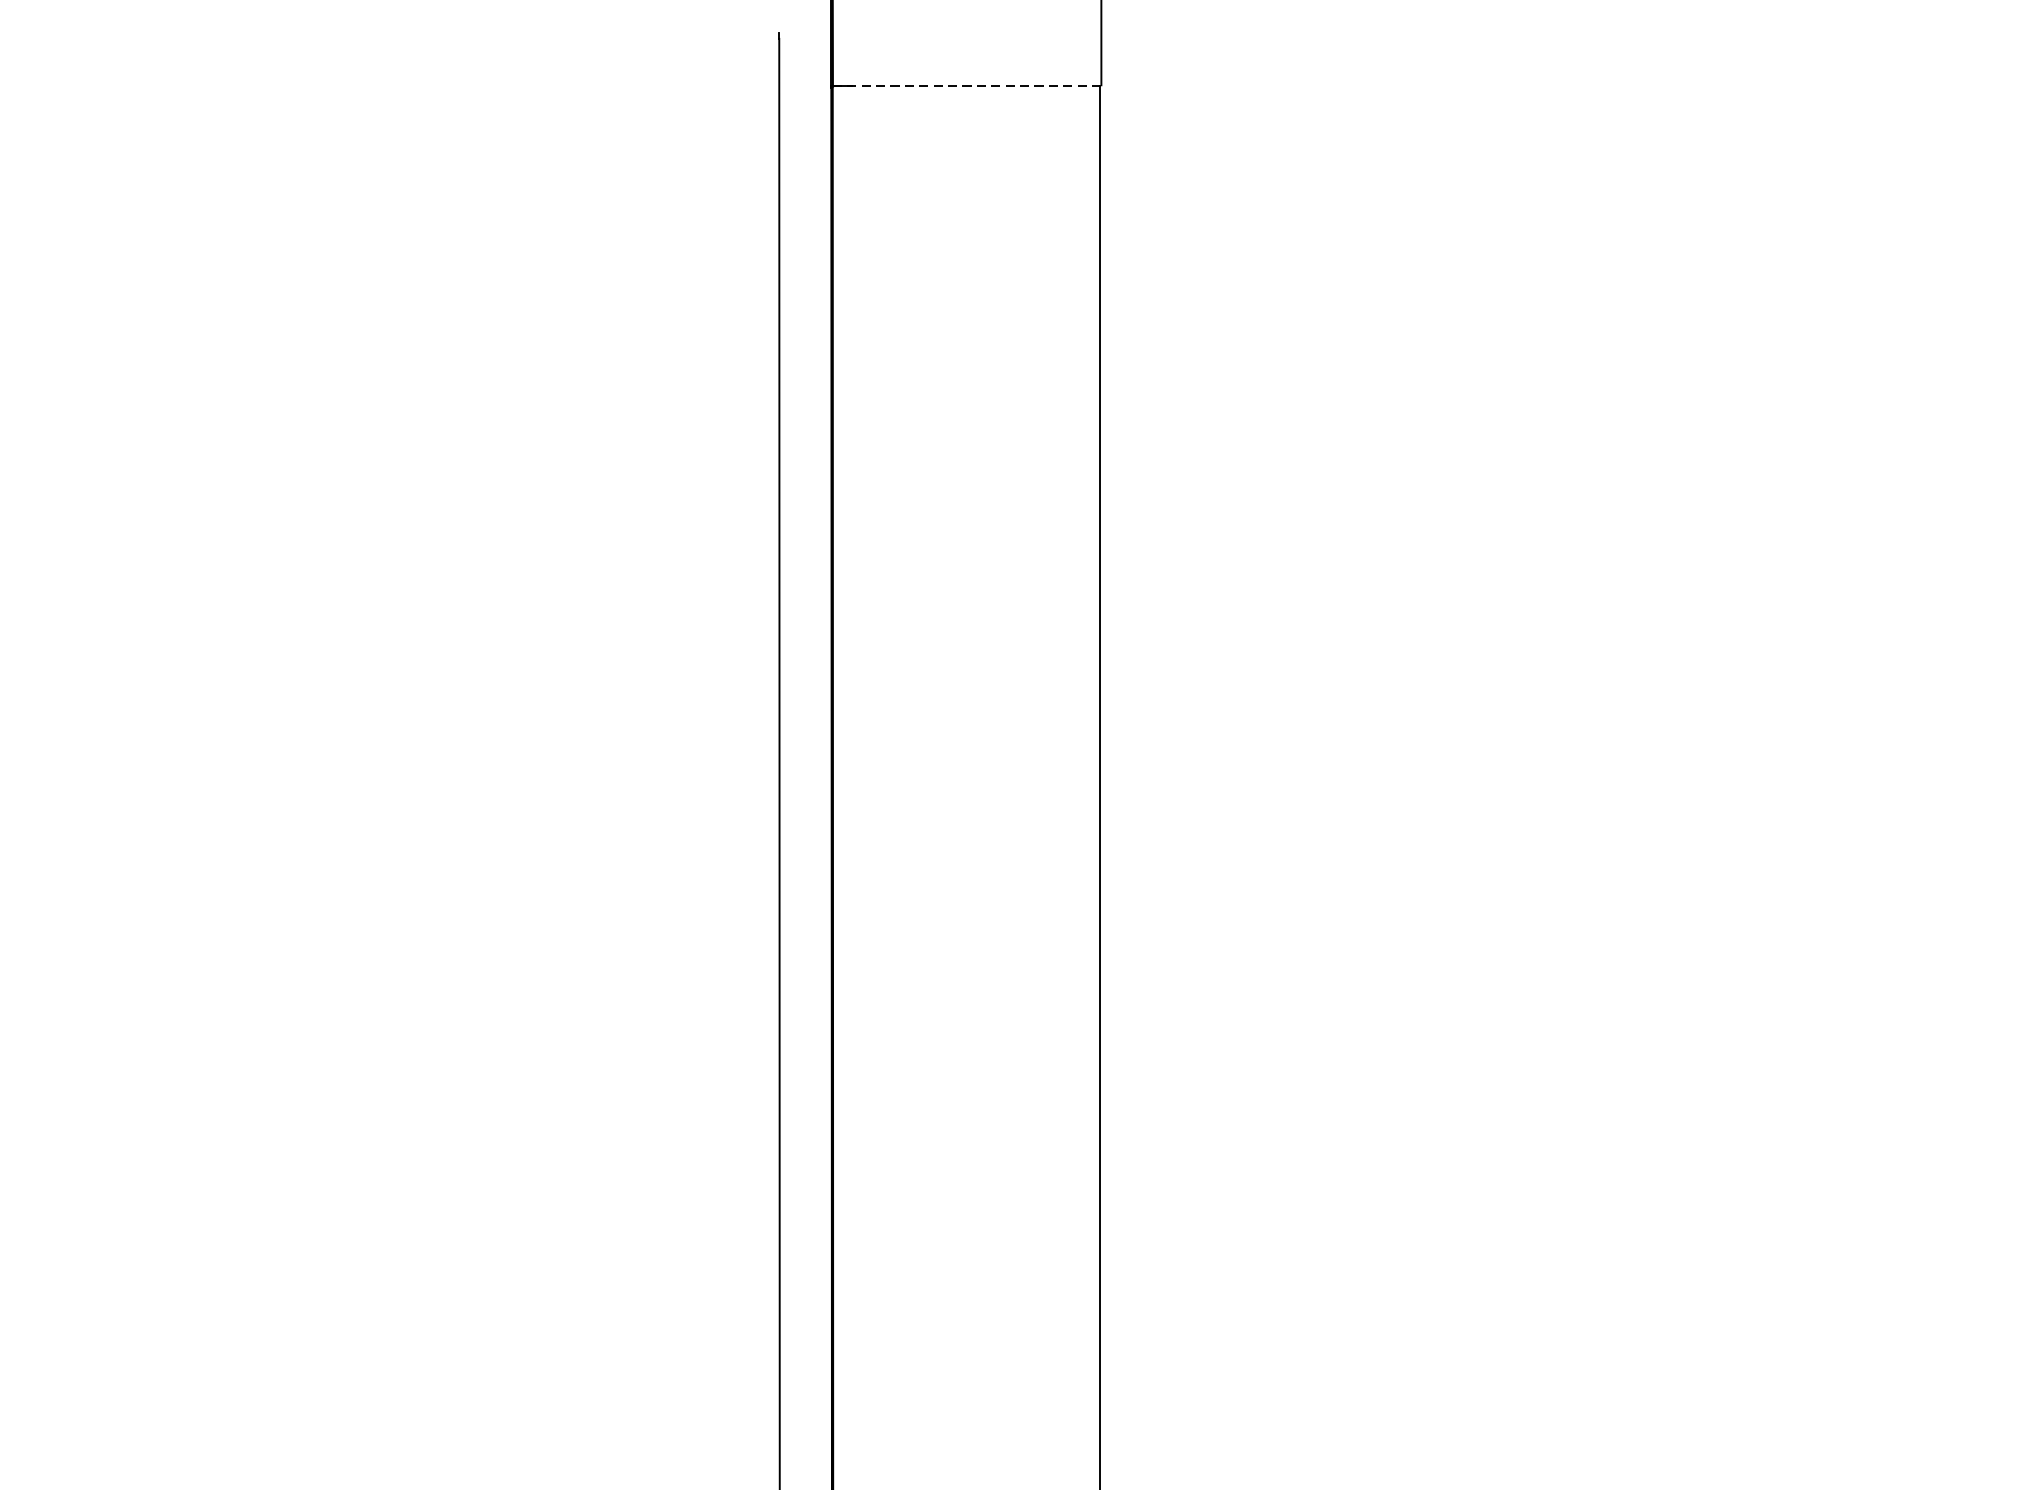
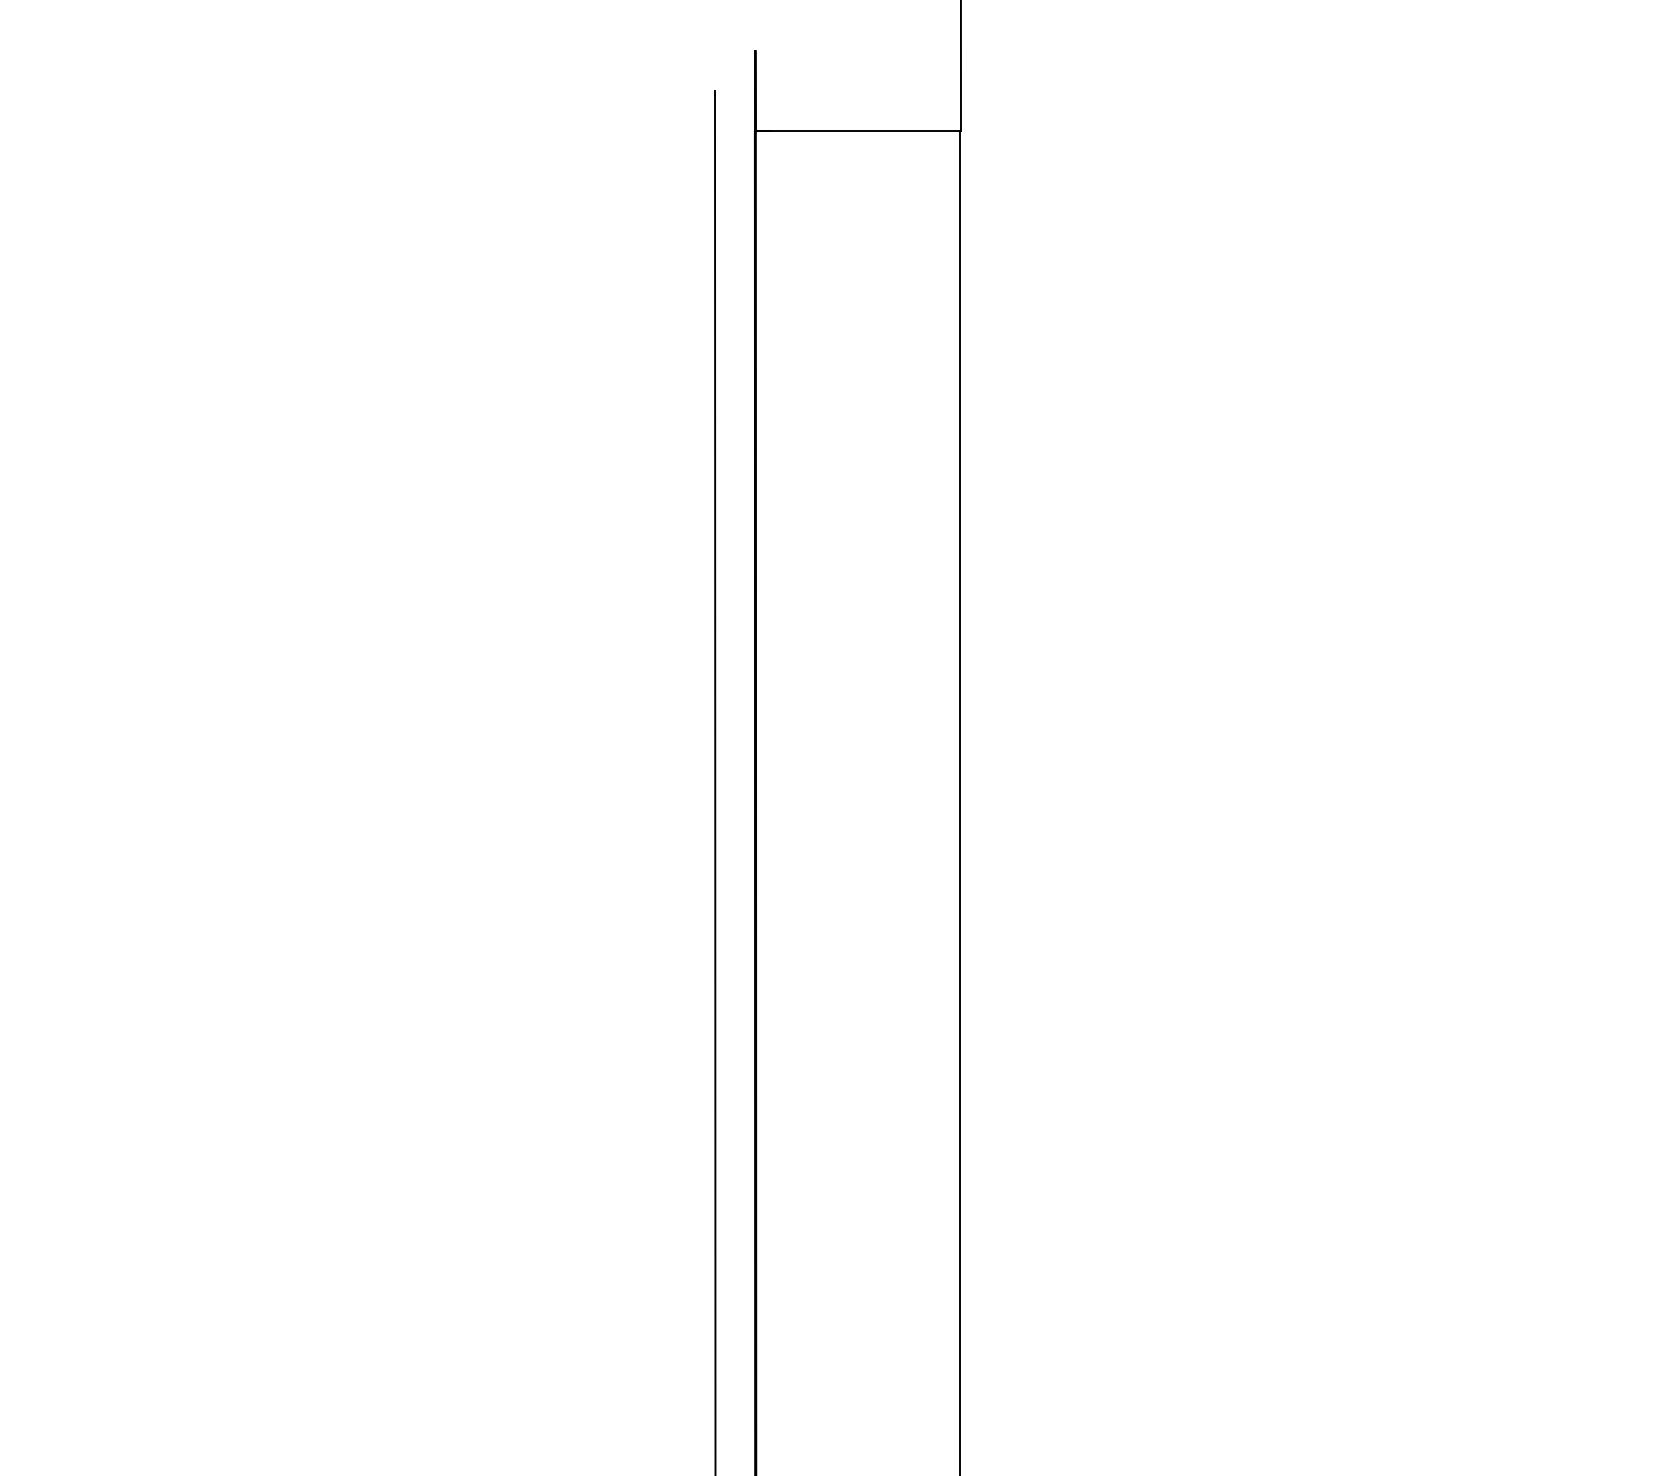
line: (967, 86) -> (858, 131), dashed -> solid

